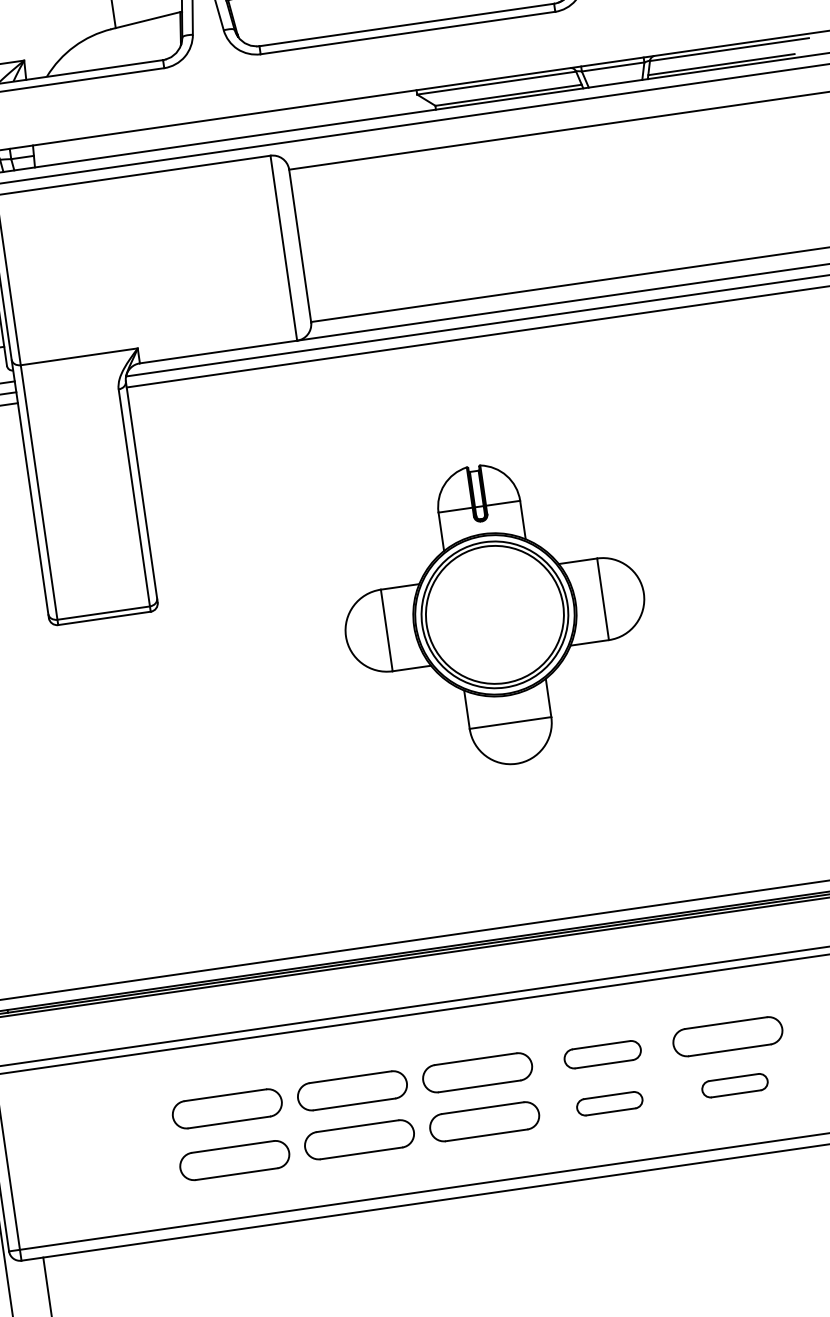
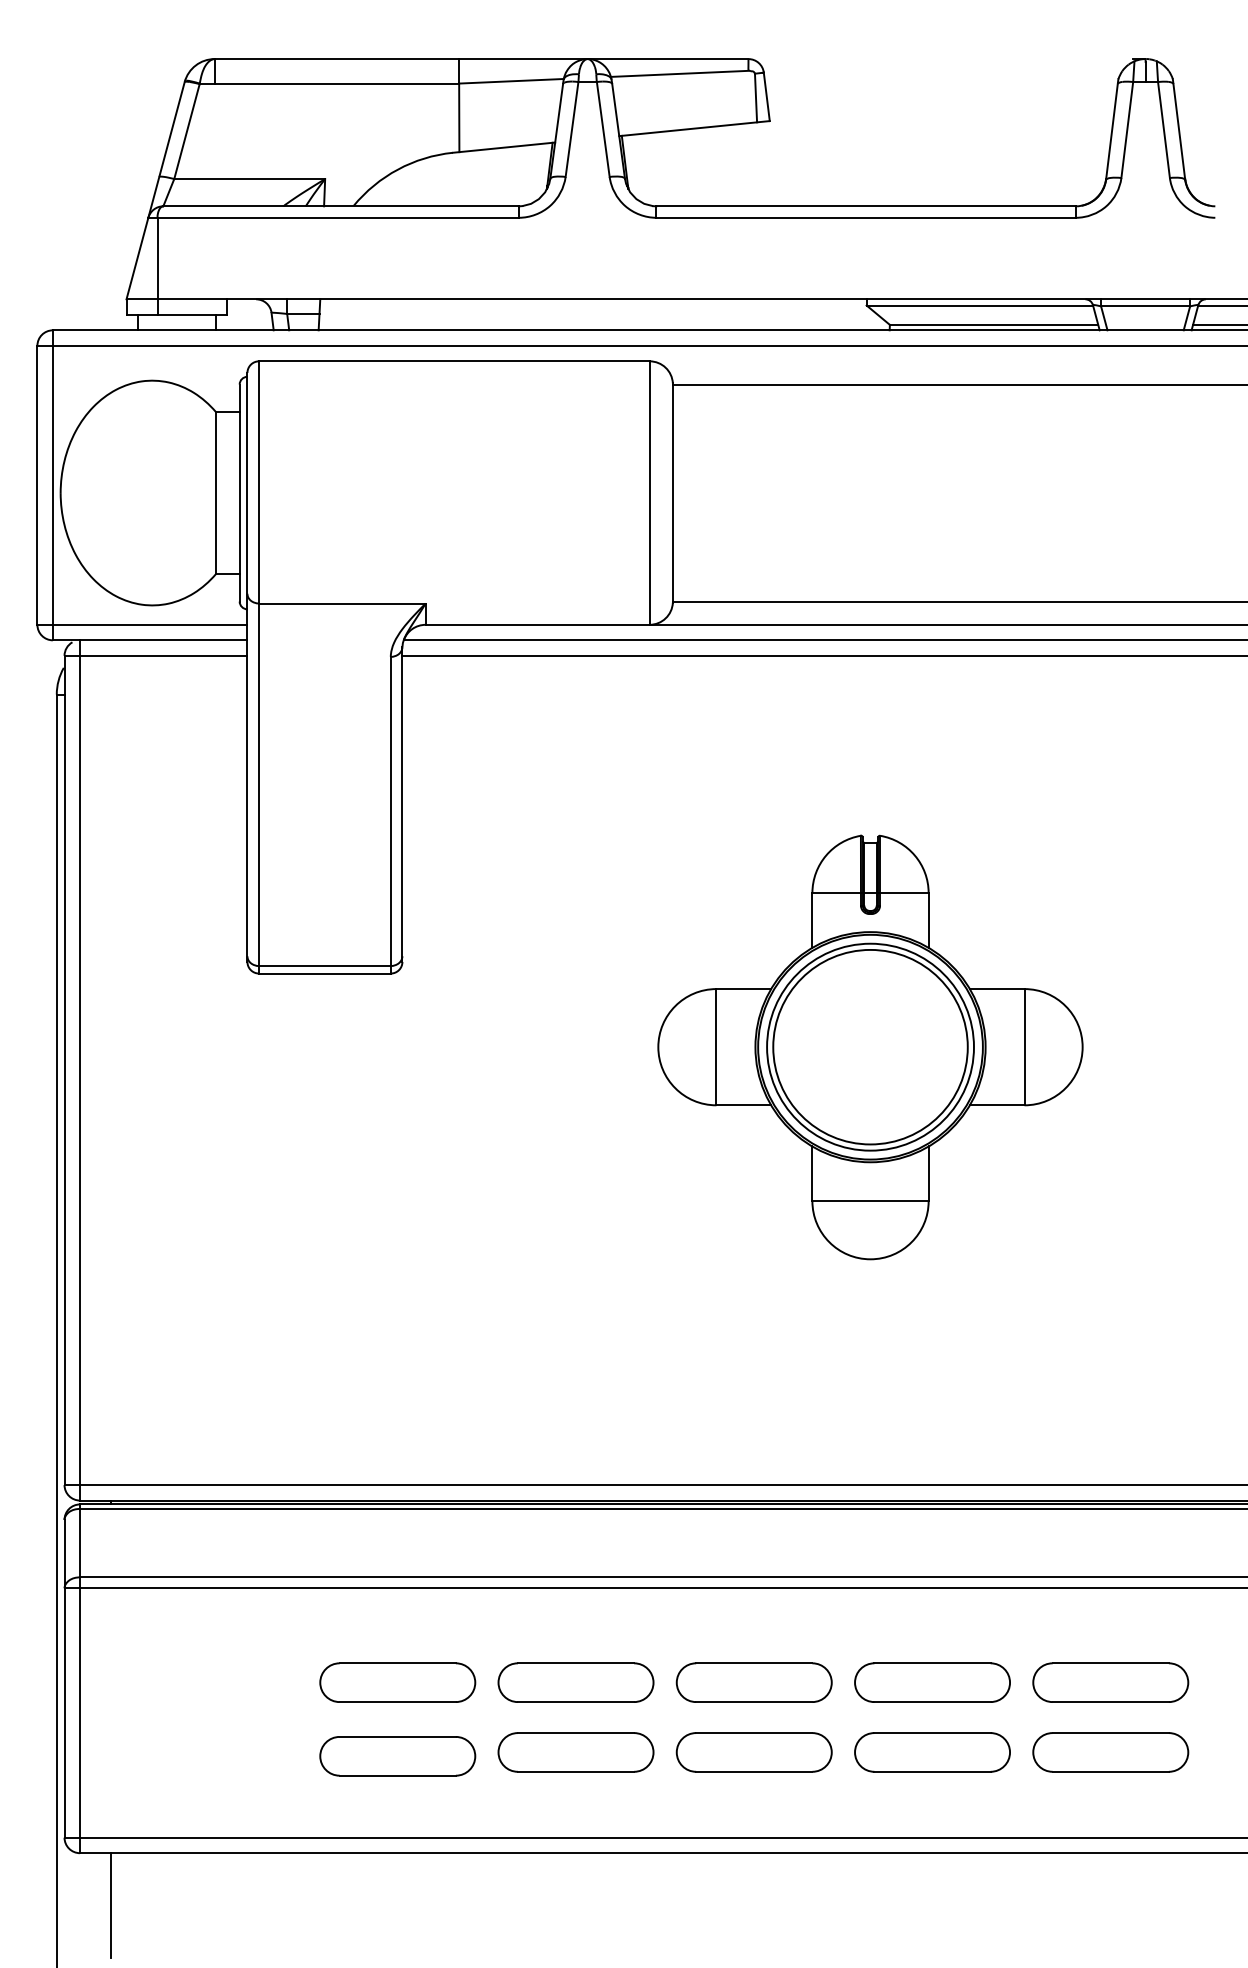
part: (602, 1054) -> (932, 1682), size x1.43
part: (734, 1085) -> (1110, 1752), size x1.67
part: (609, 1103) -> (932, 1752), size x1.67

